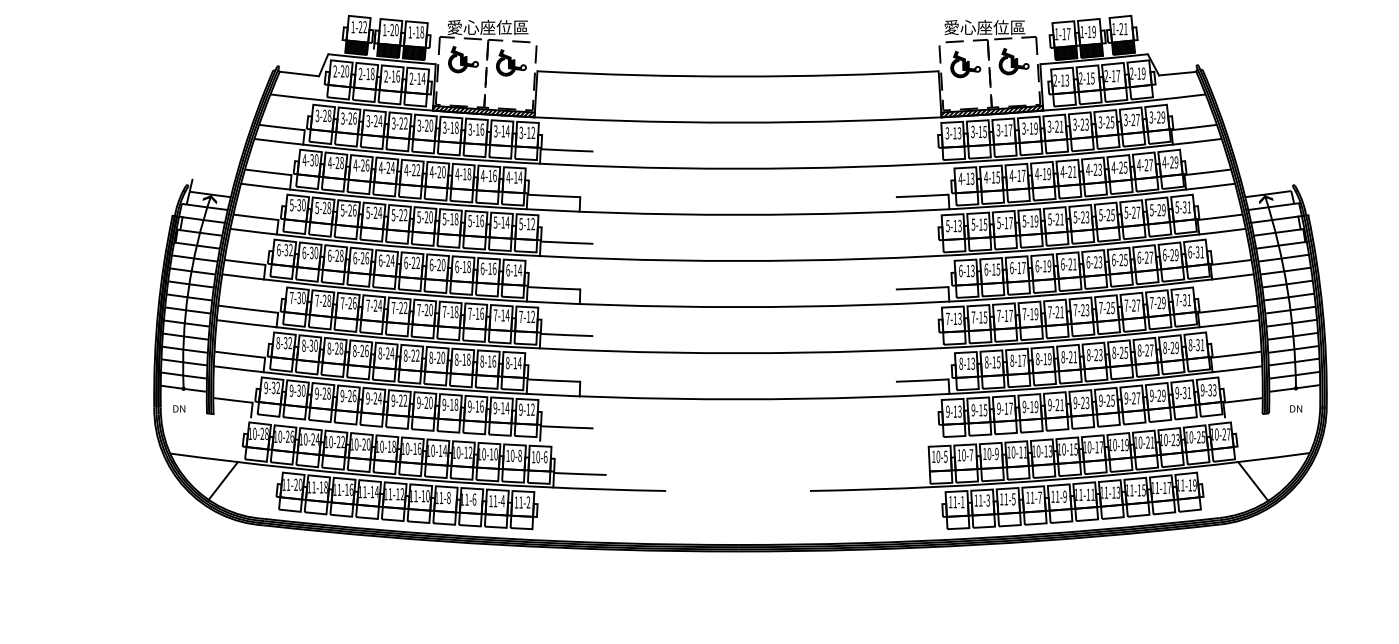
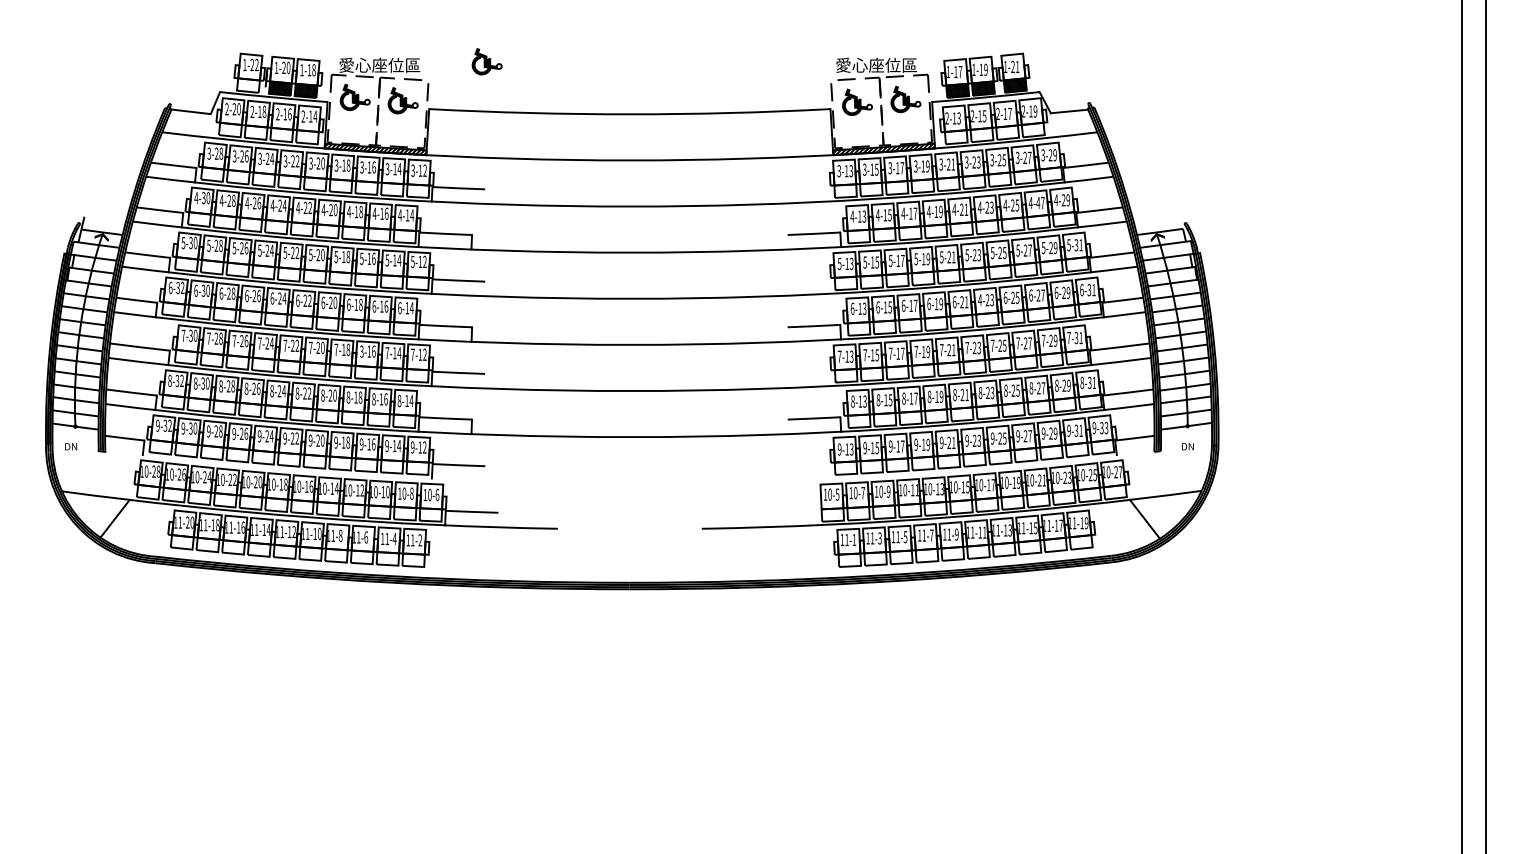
part: (594, 23) -> (486, 61), added
hatch: (356, 47) -> (248, 85), removed
text: (1146, 165) -> (1038, 203), 4-27 -> 4-47
text: (1088, 262) -> (980, 300), 6-23 -> 4-23
text: (469, 313) -> (361, 351), 7-16 -> 3-16

